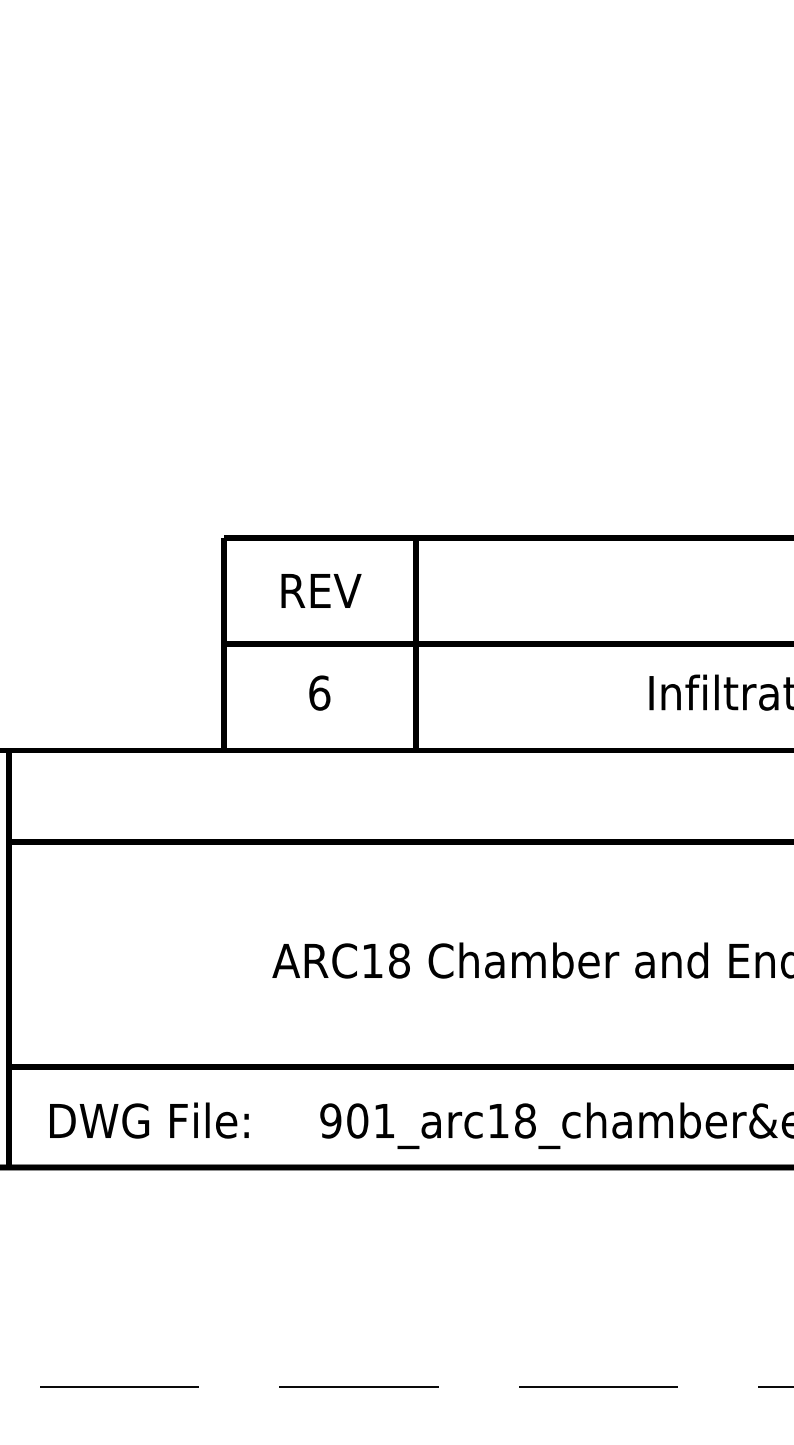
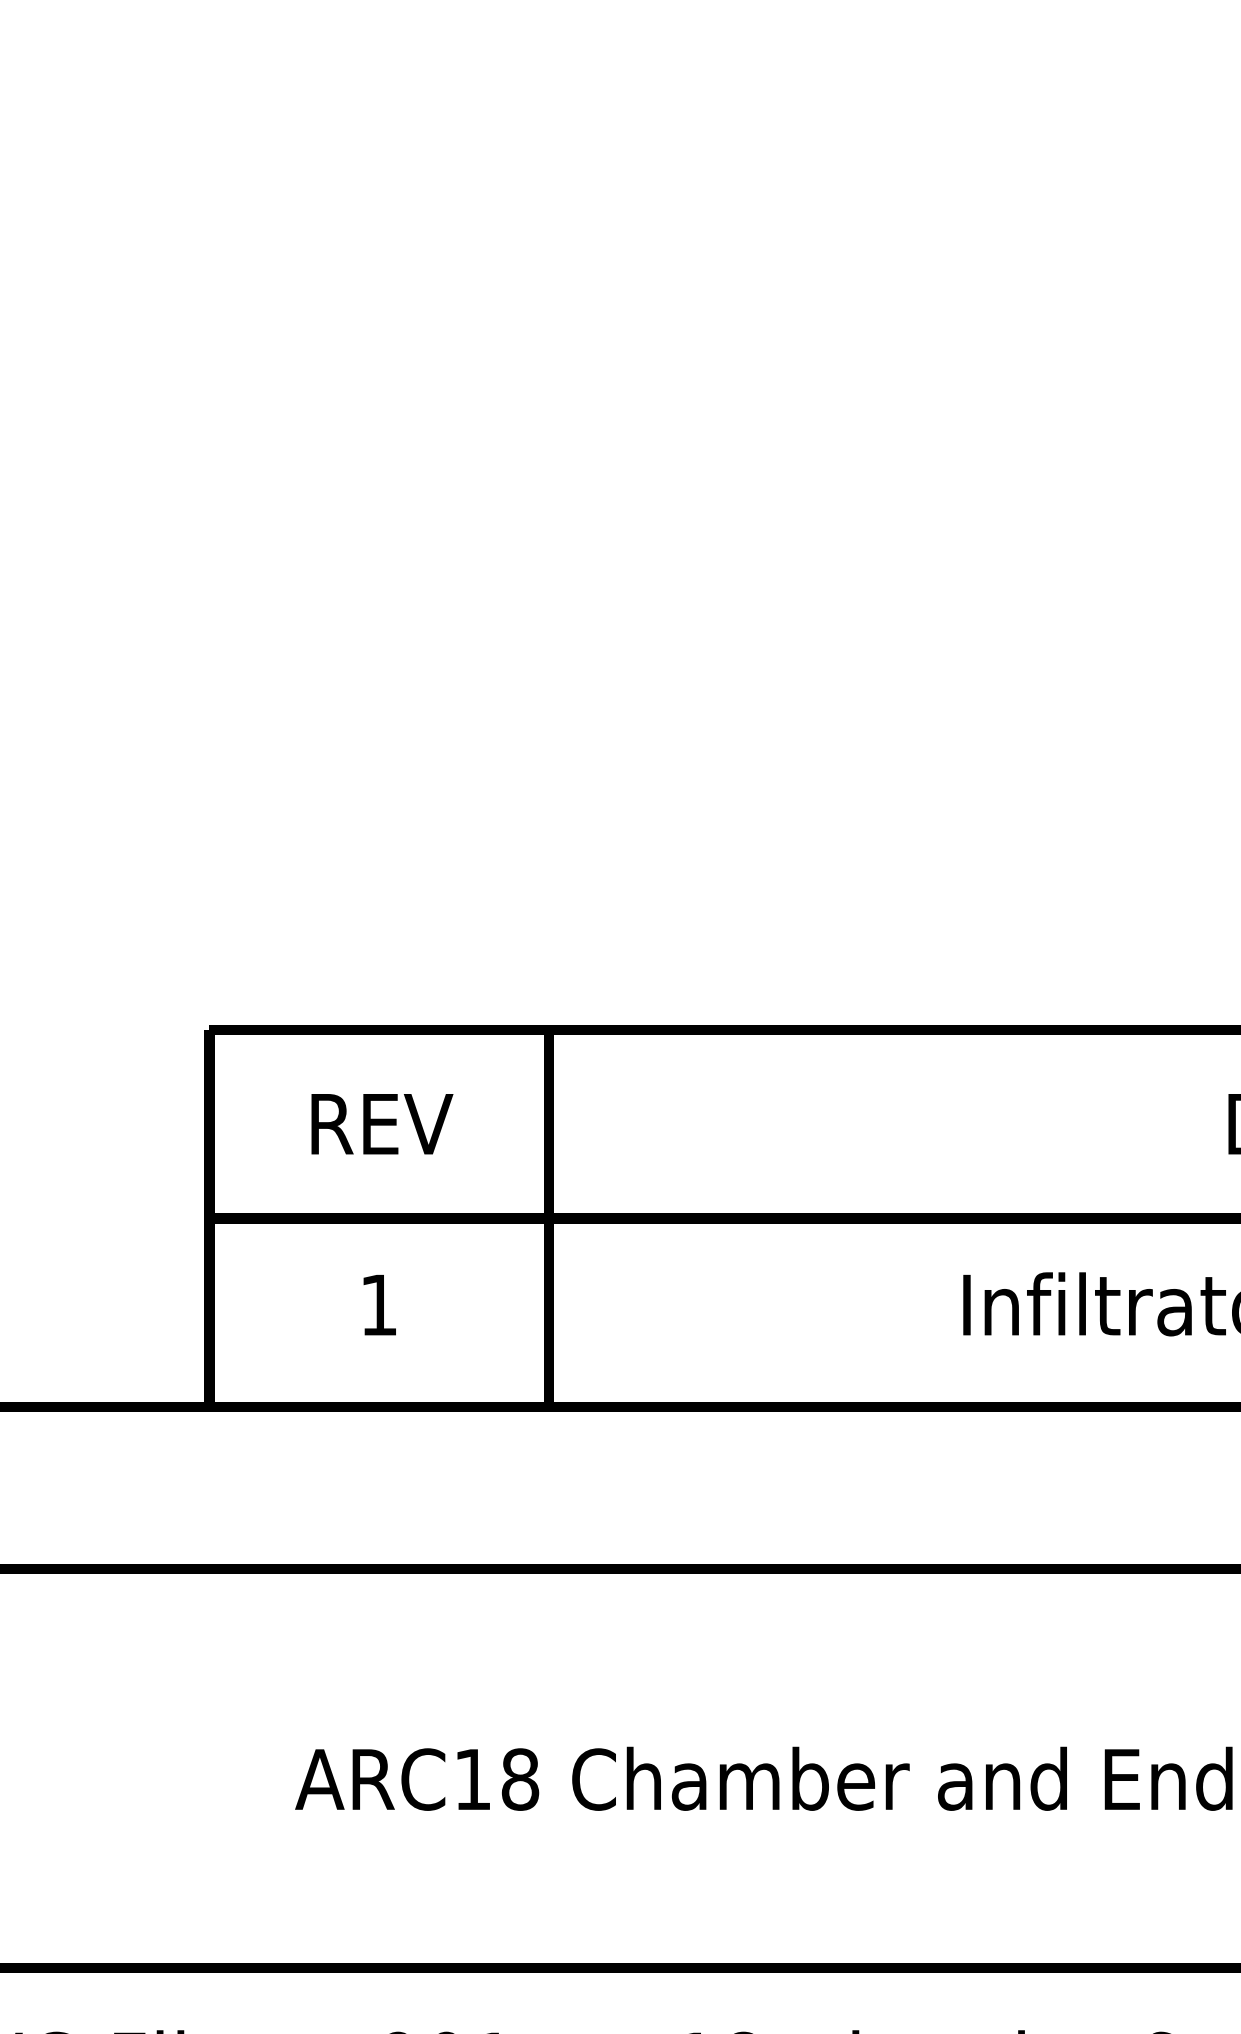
text: (319, 692) -> (378, 1304), 6 -> 1

